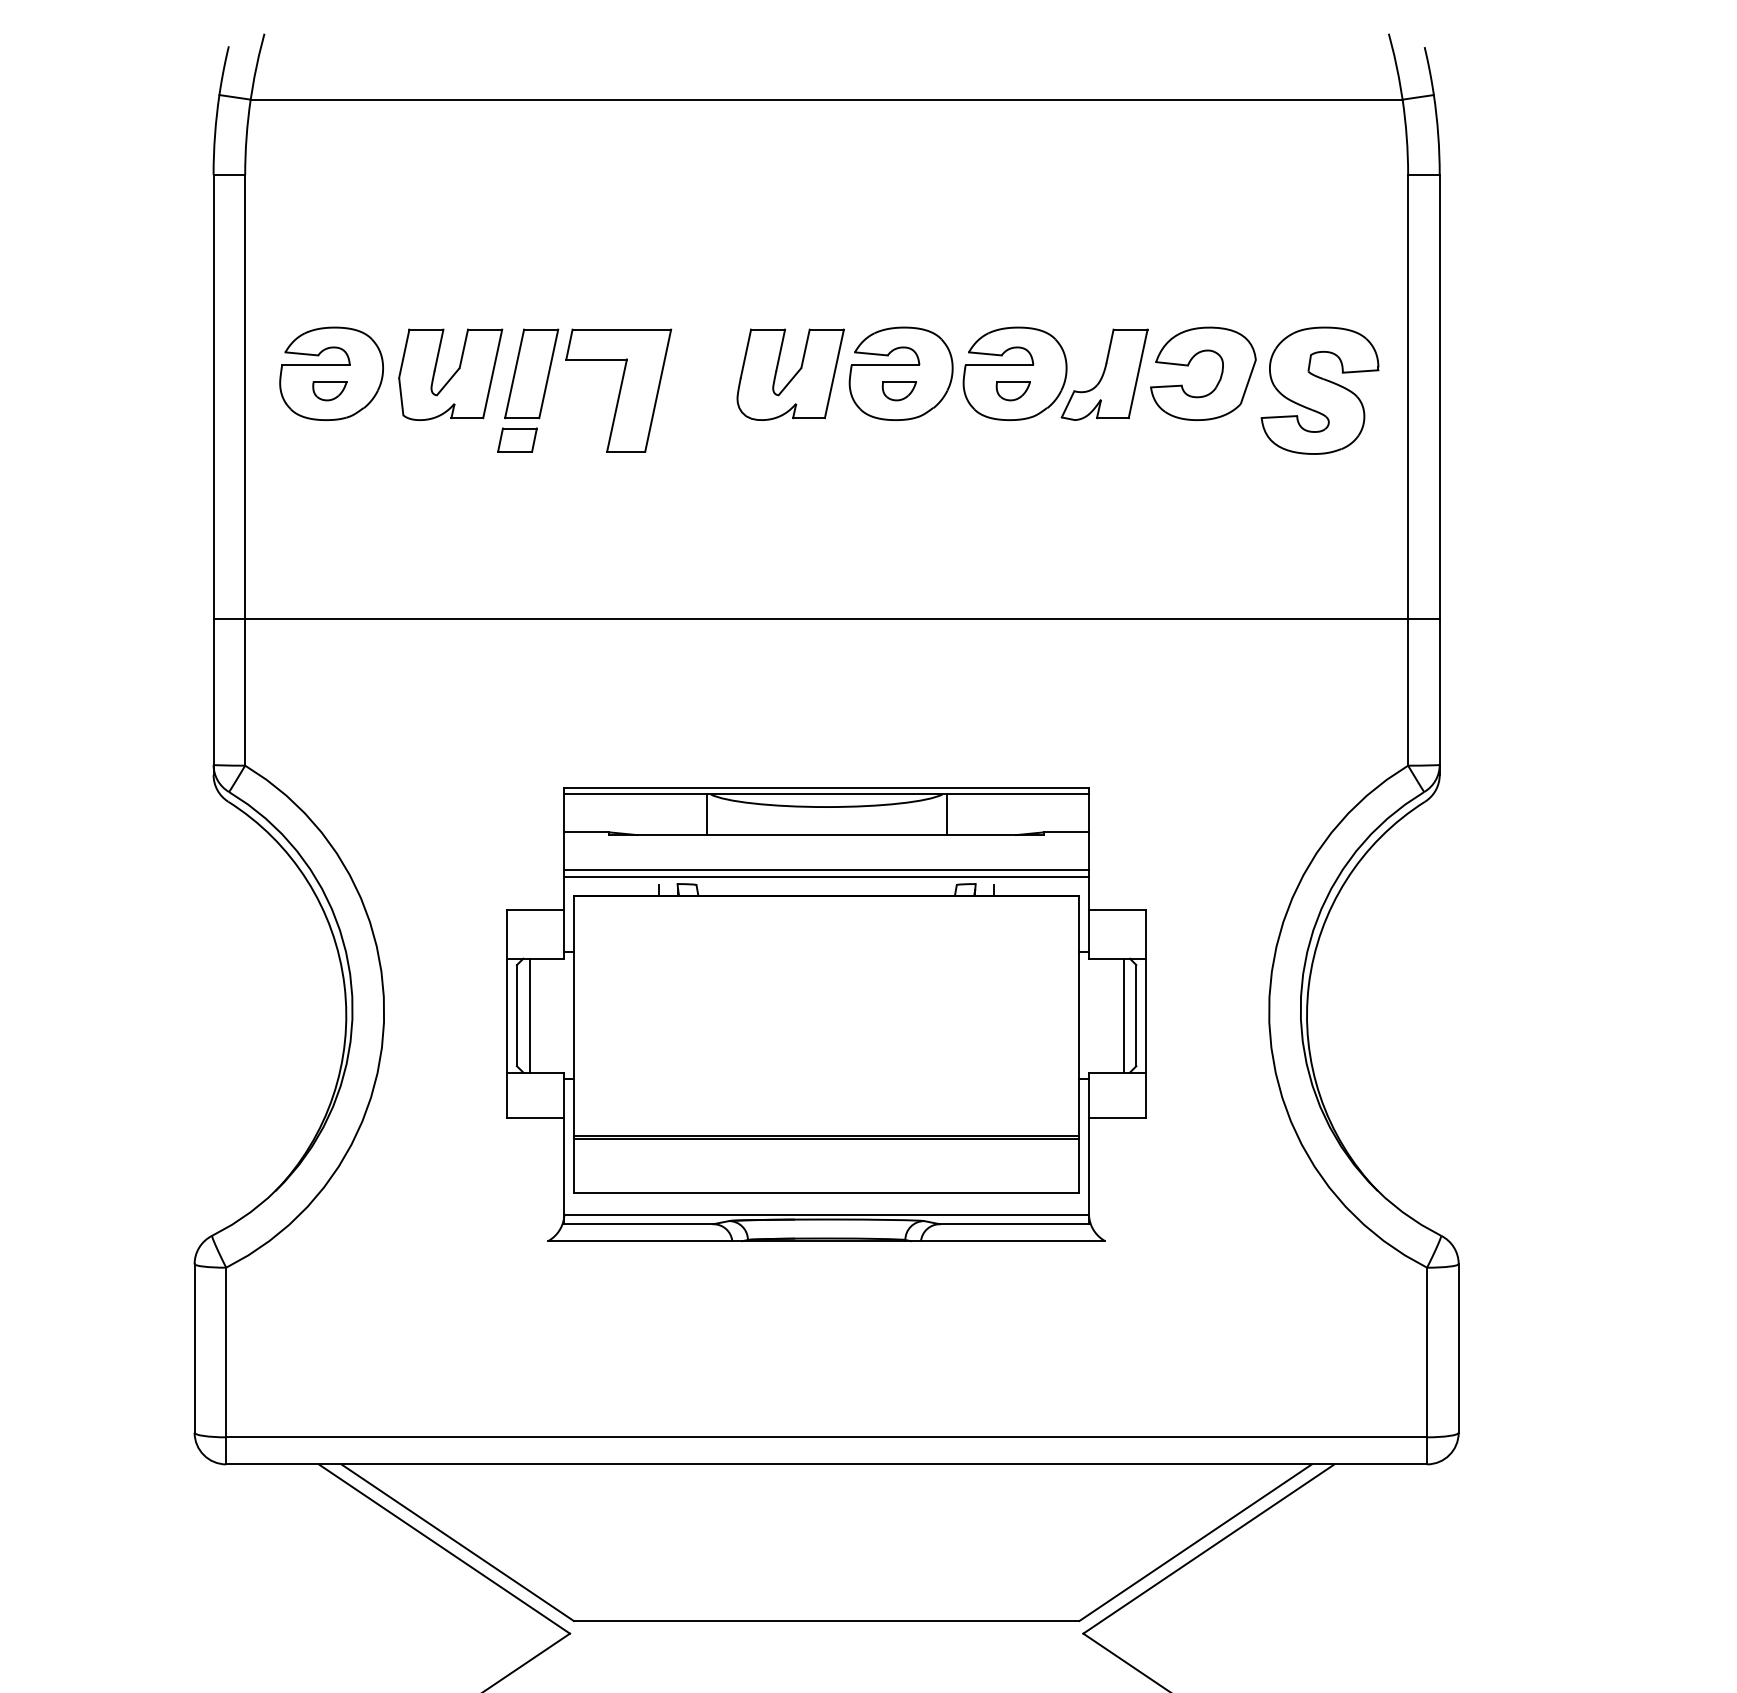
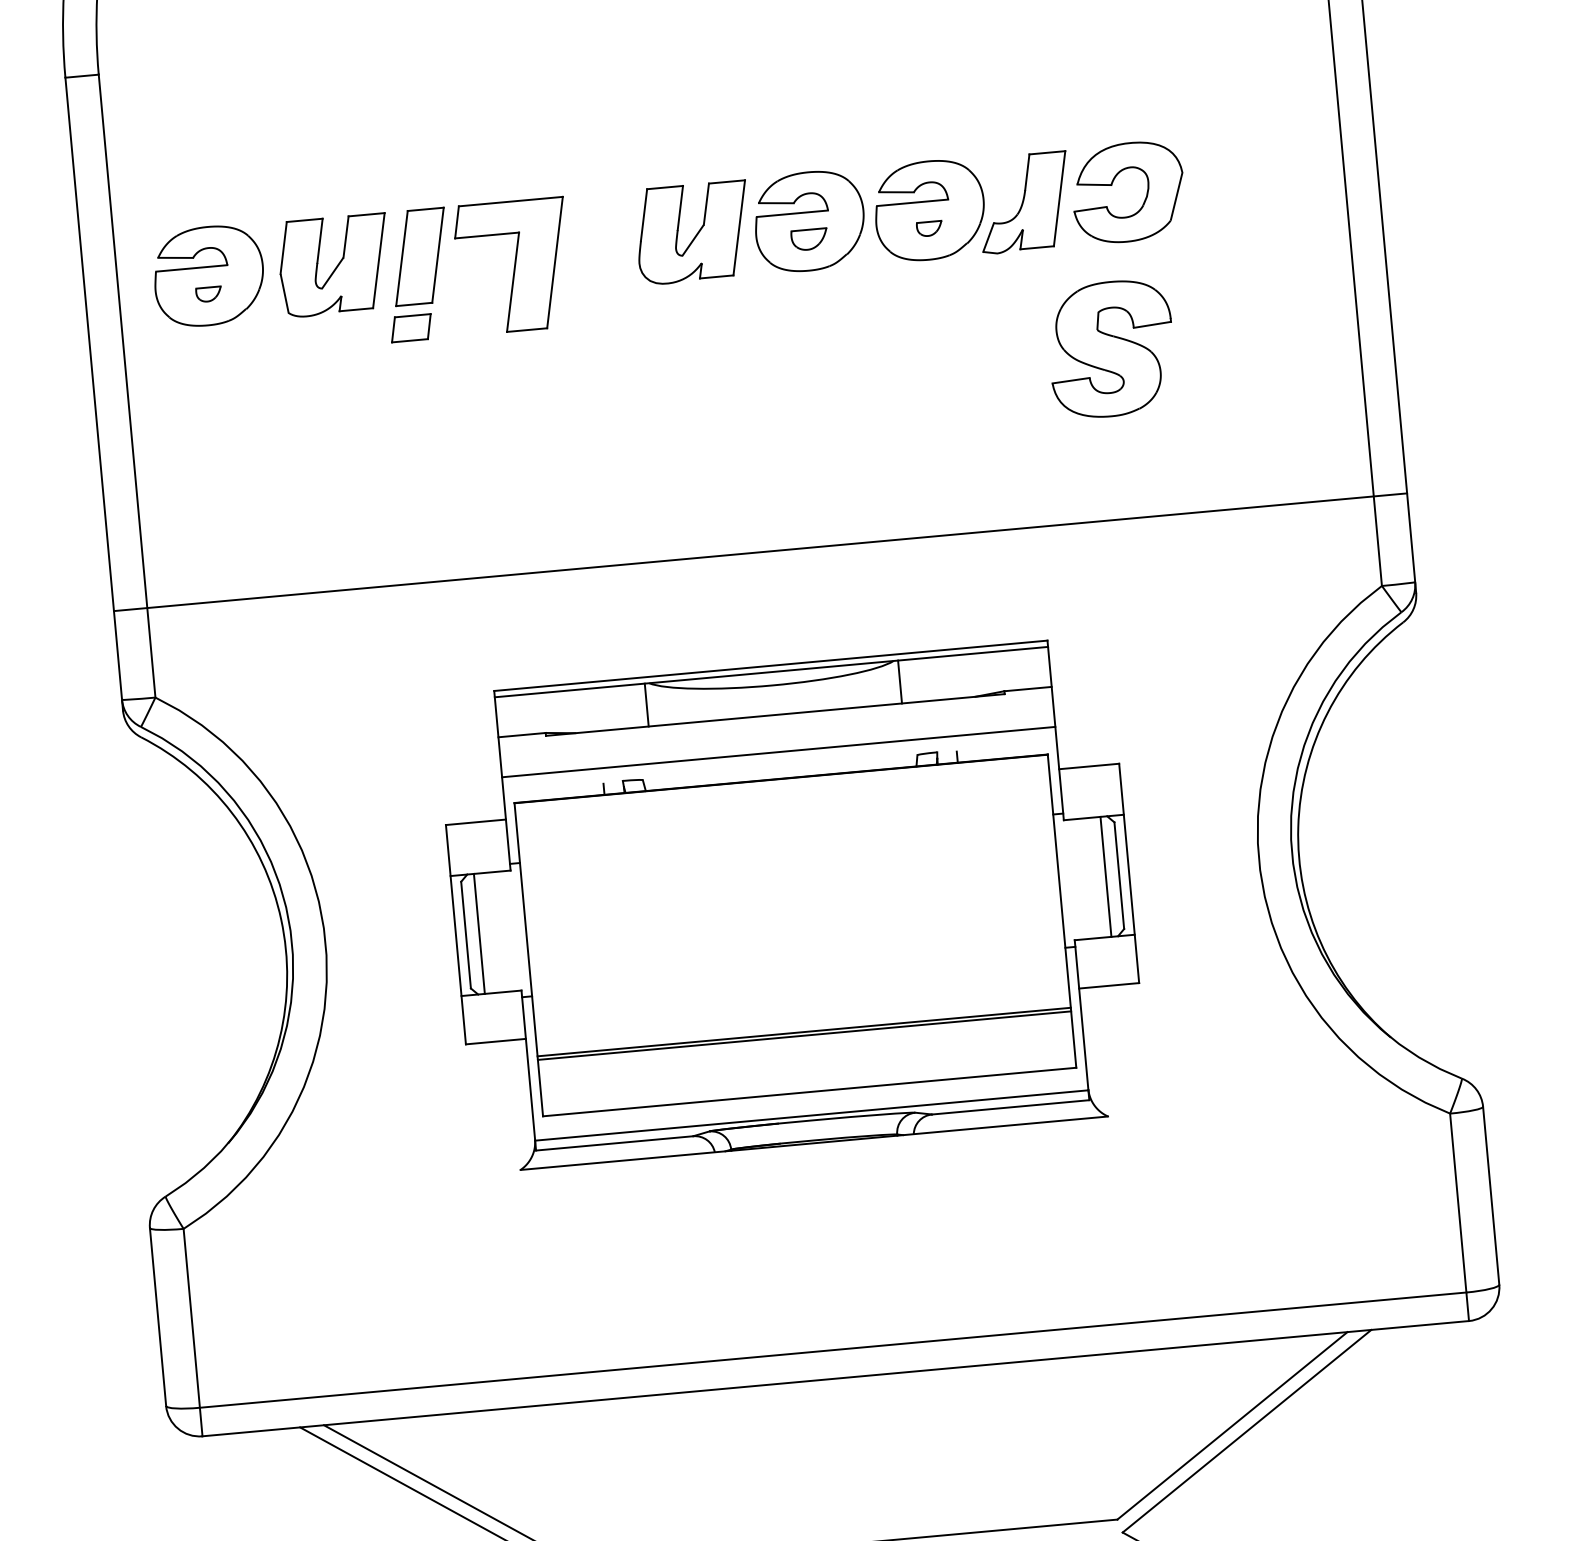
part: (1319, 390) -> (1110, 348), moved
part: (329, 391) -> (208, 294), size x0.7
part: (1012, 391) -> (928, 229), size x0.7
line: (826, 618) -> (760, 551), moved
line: (826, 876) -> (779, 758), removed

